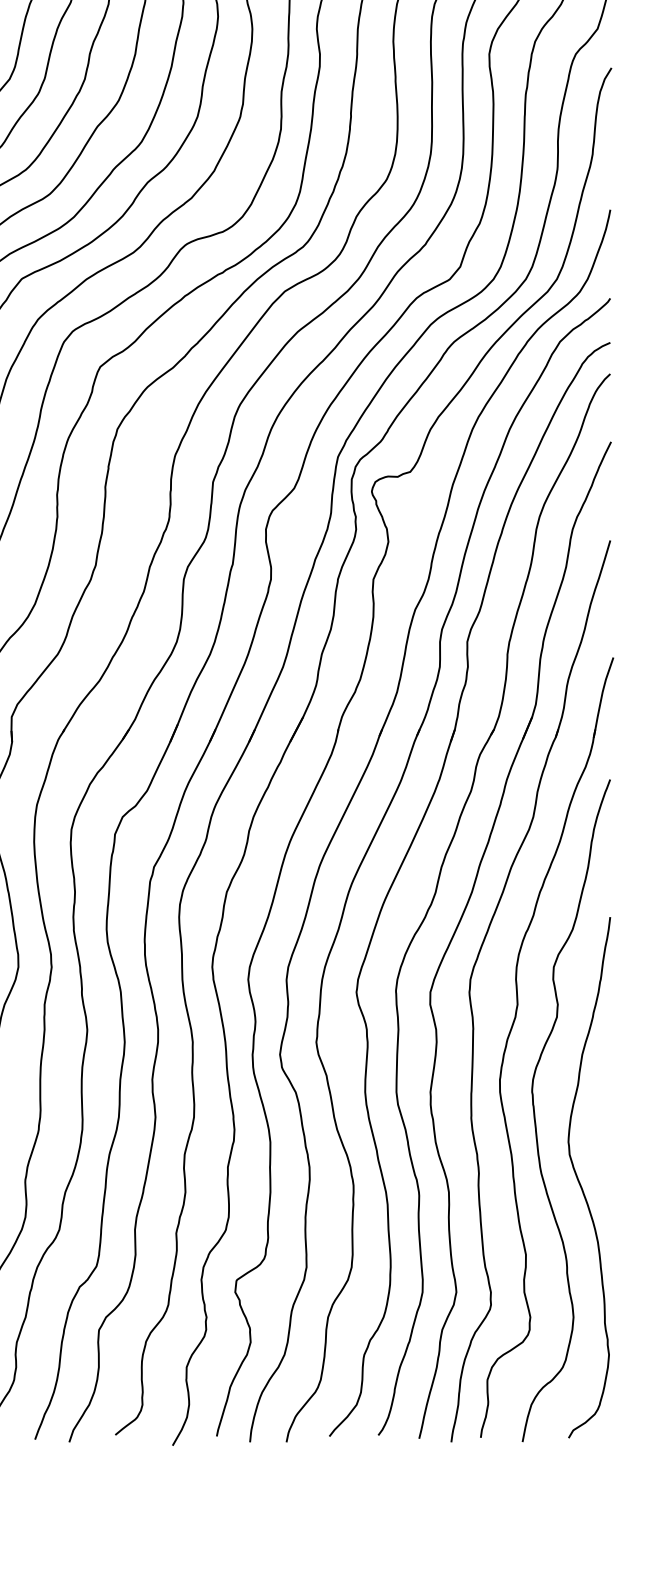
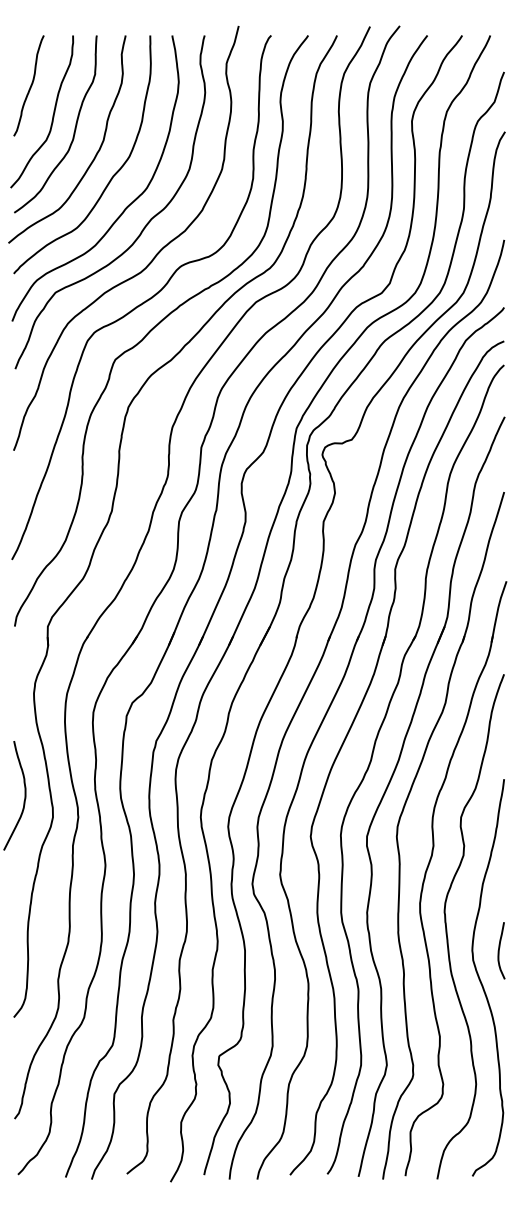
curve: (604, 1141) -> (499, 950), added

